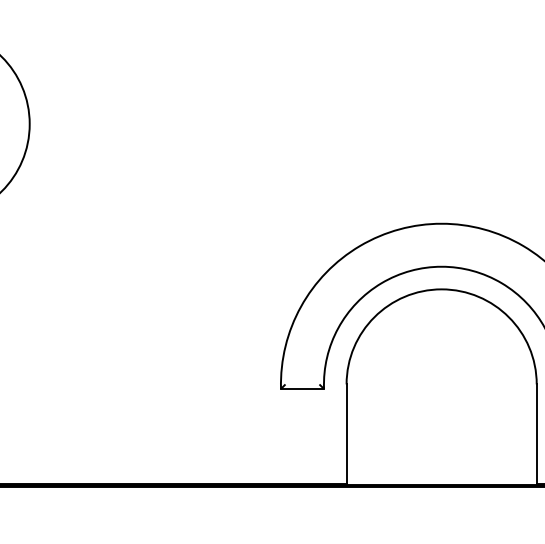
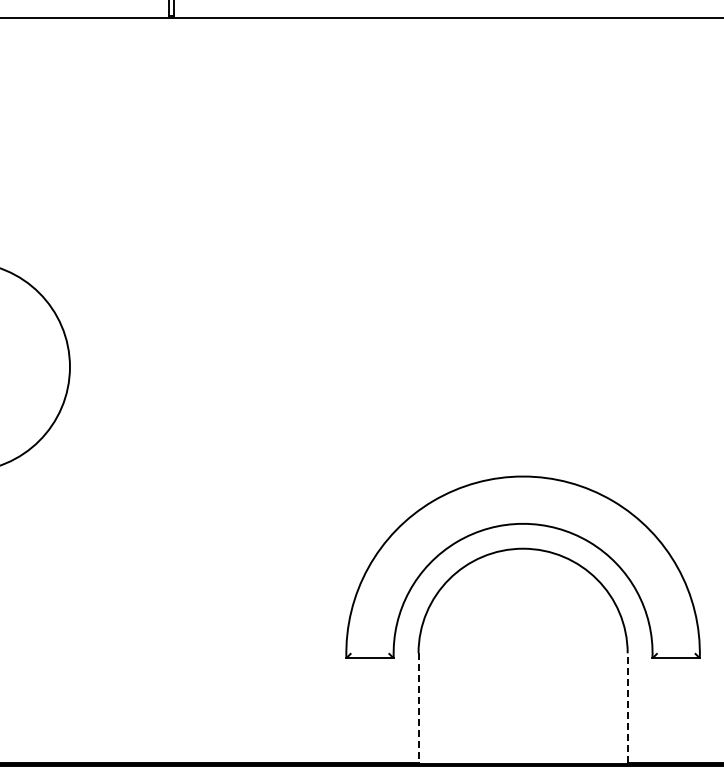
line: (346, 434) -> (418, 708), solid -> dashed
line: (536, 434) -> (627, 708), solid -> dashed

